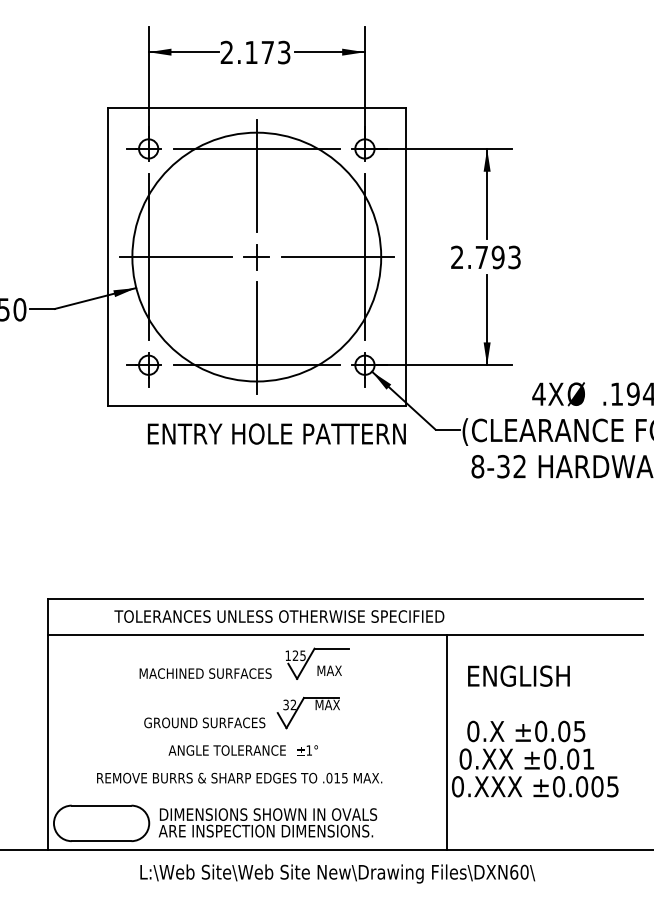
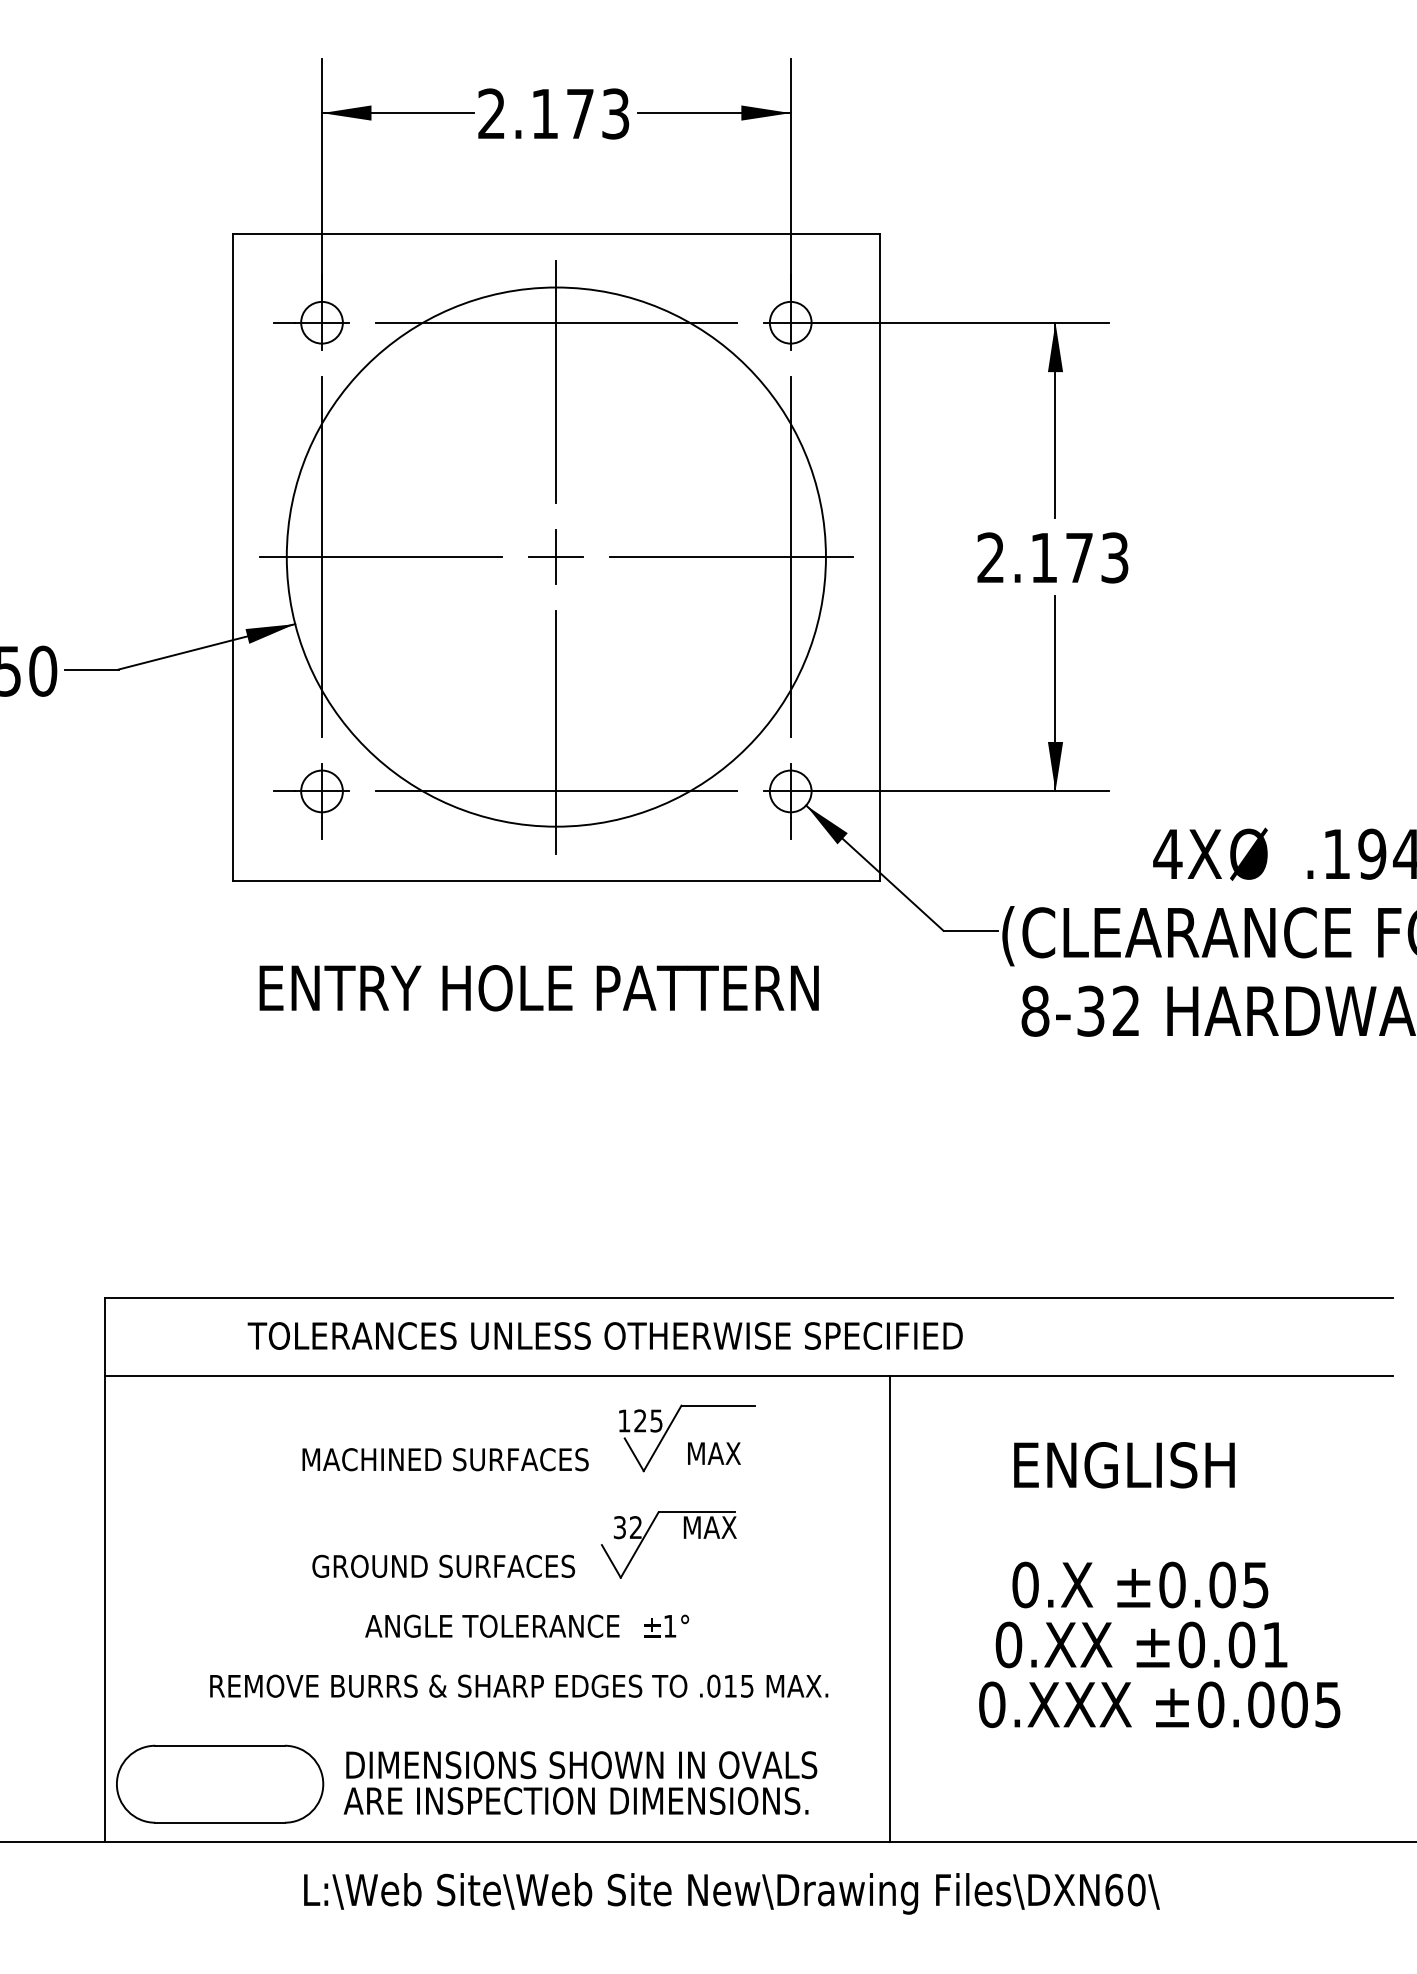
text: (489, 257) -> (1060, 557), 2.793 -> 2.173
text: (276, 433) -> (538, 987), moved
line: (446, 742) -> (889, 1608), moved

